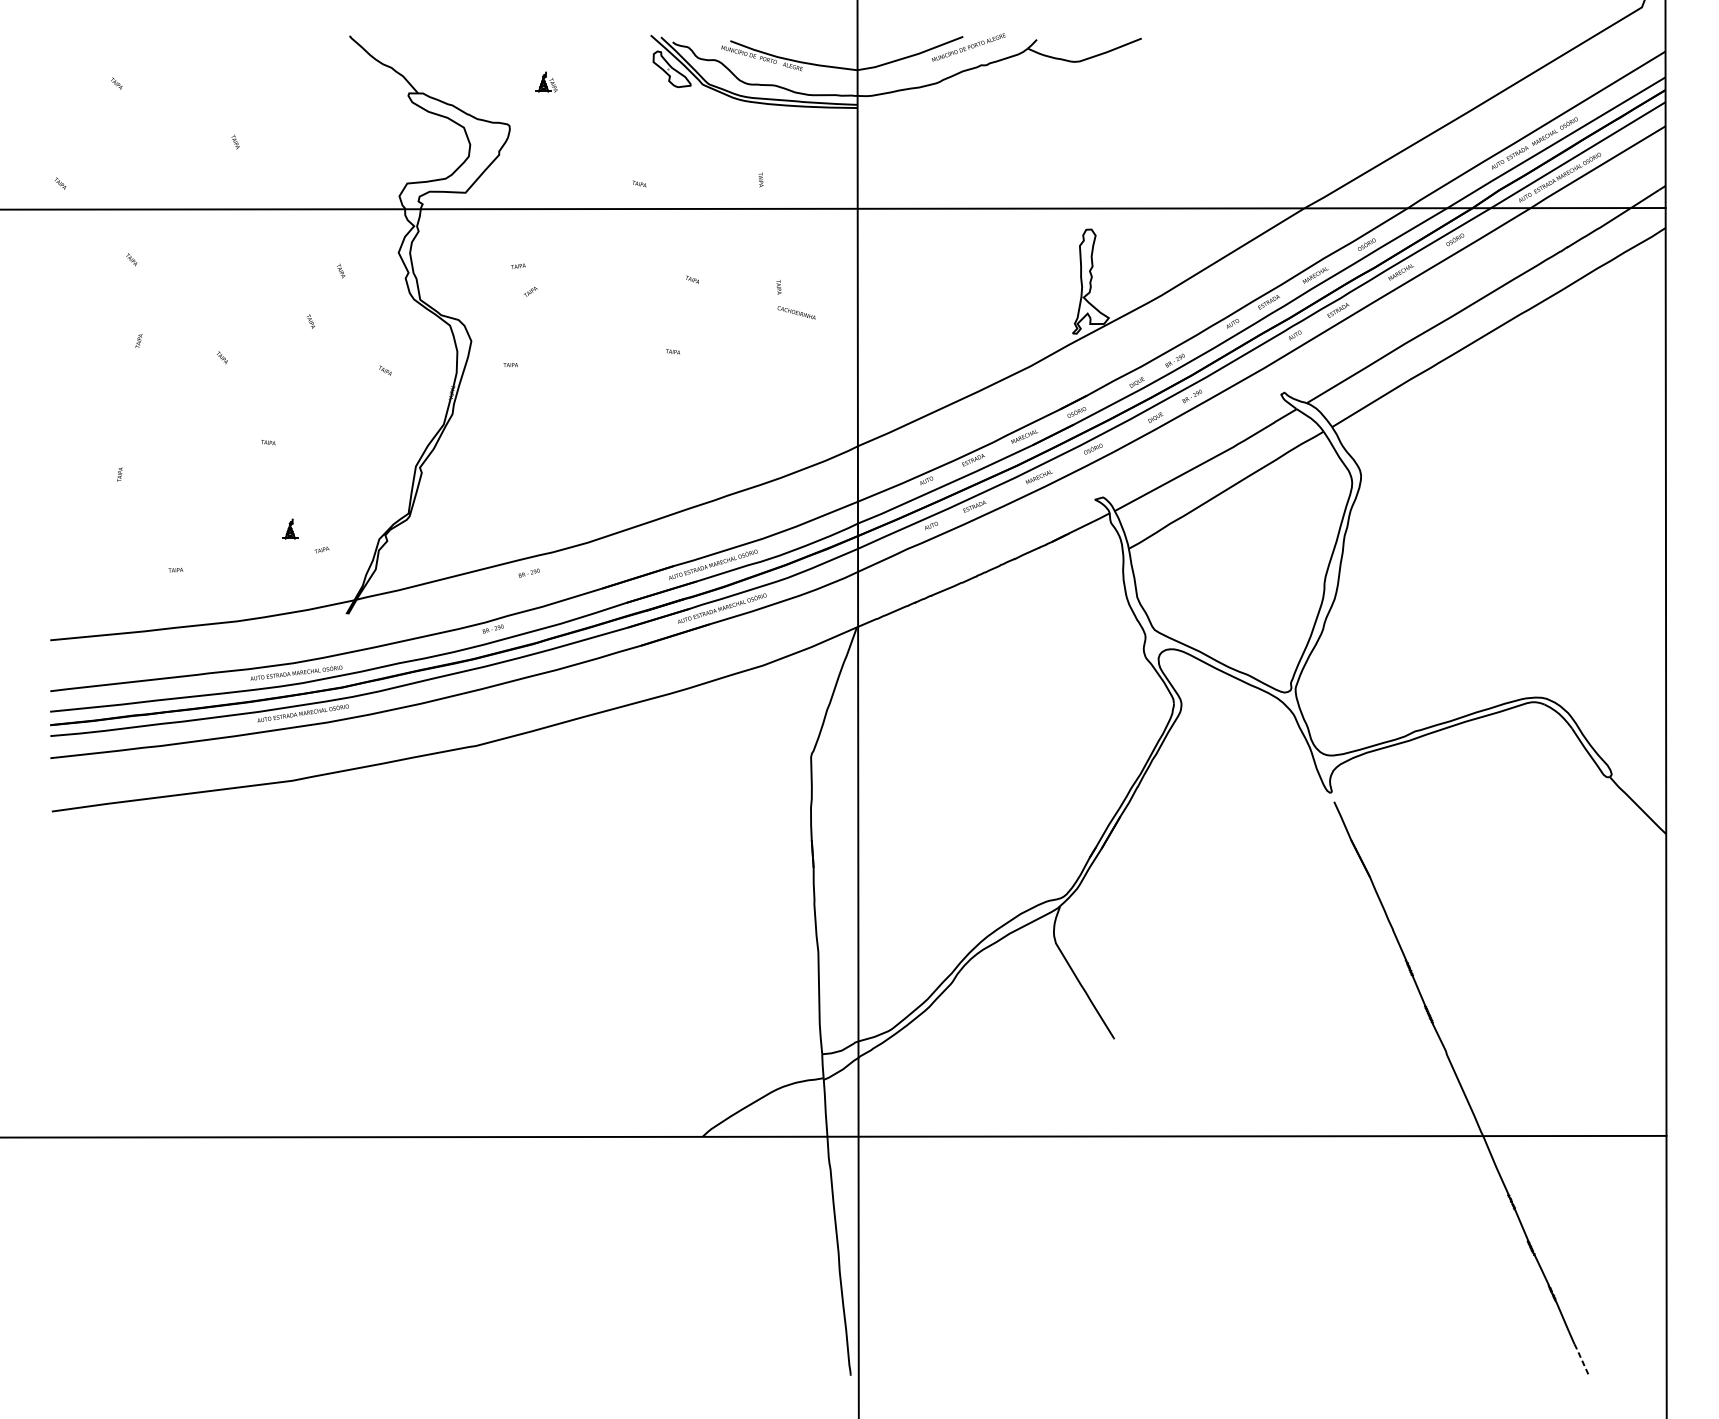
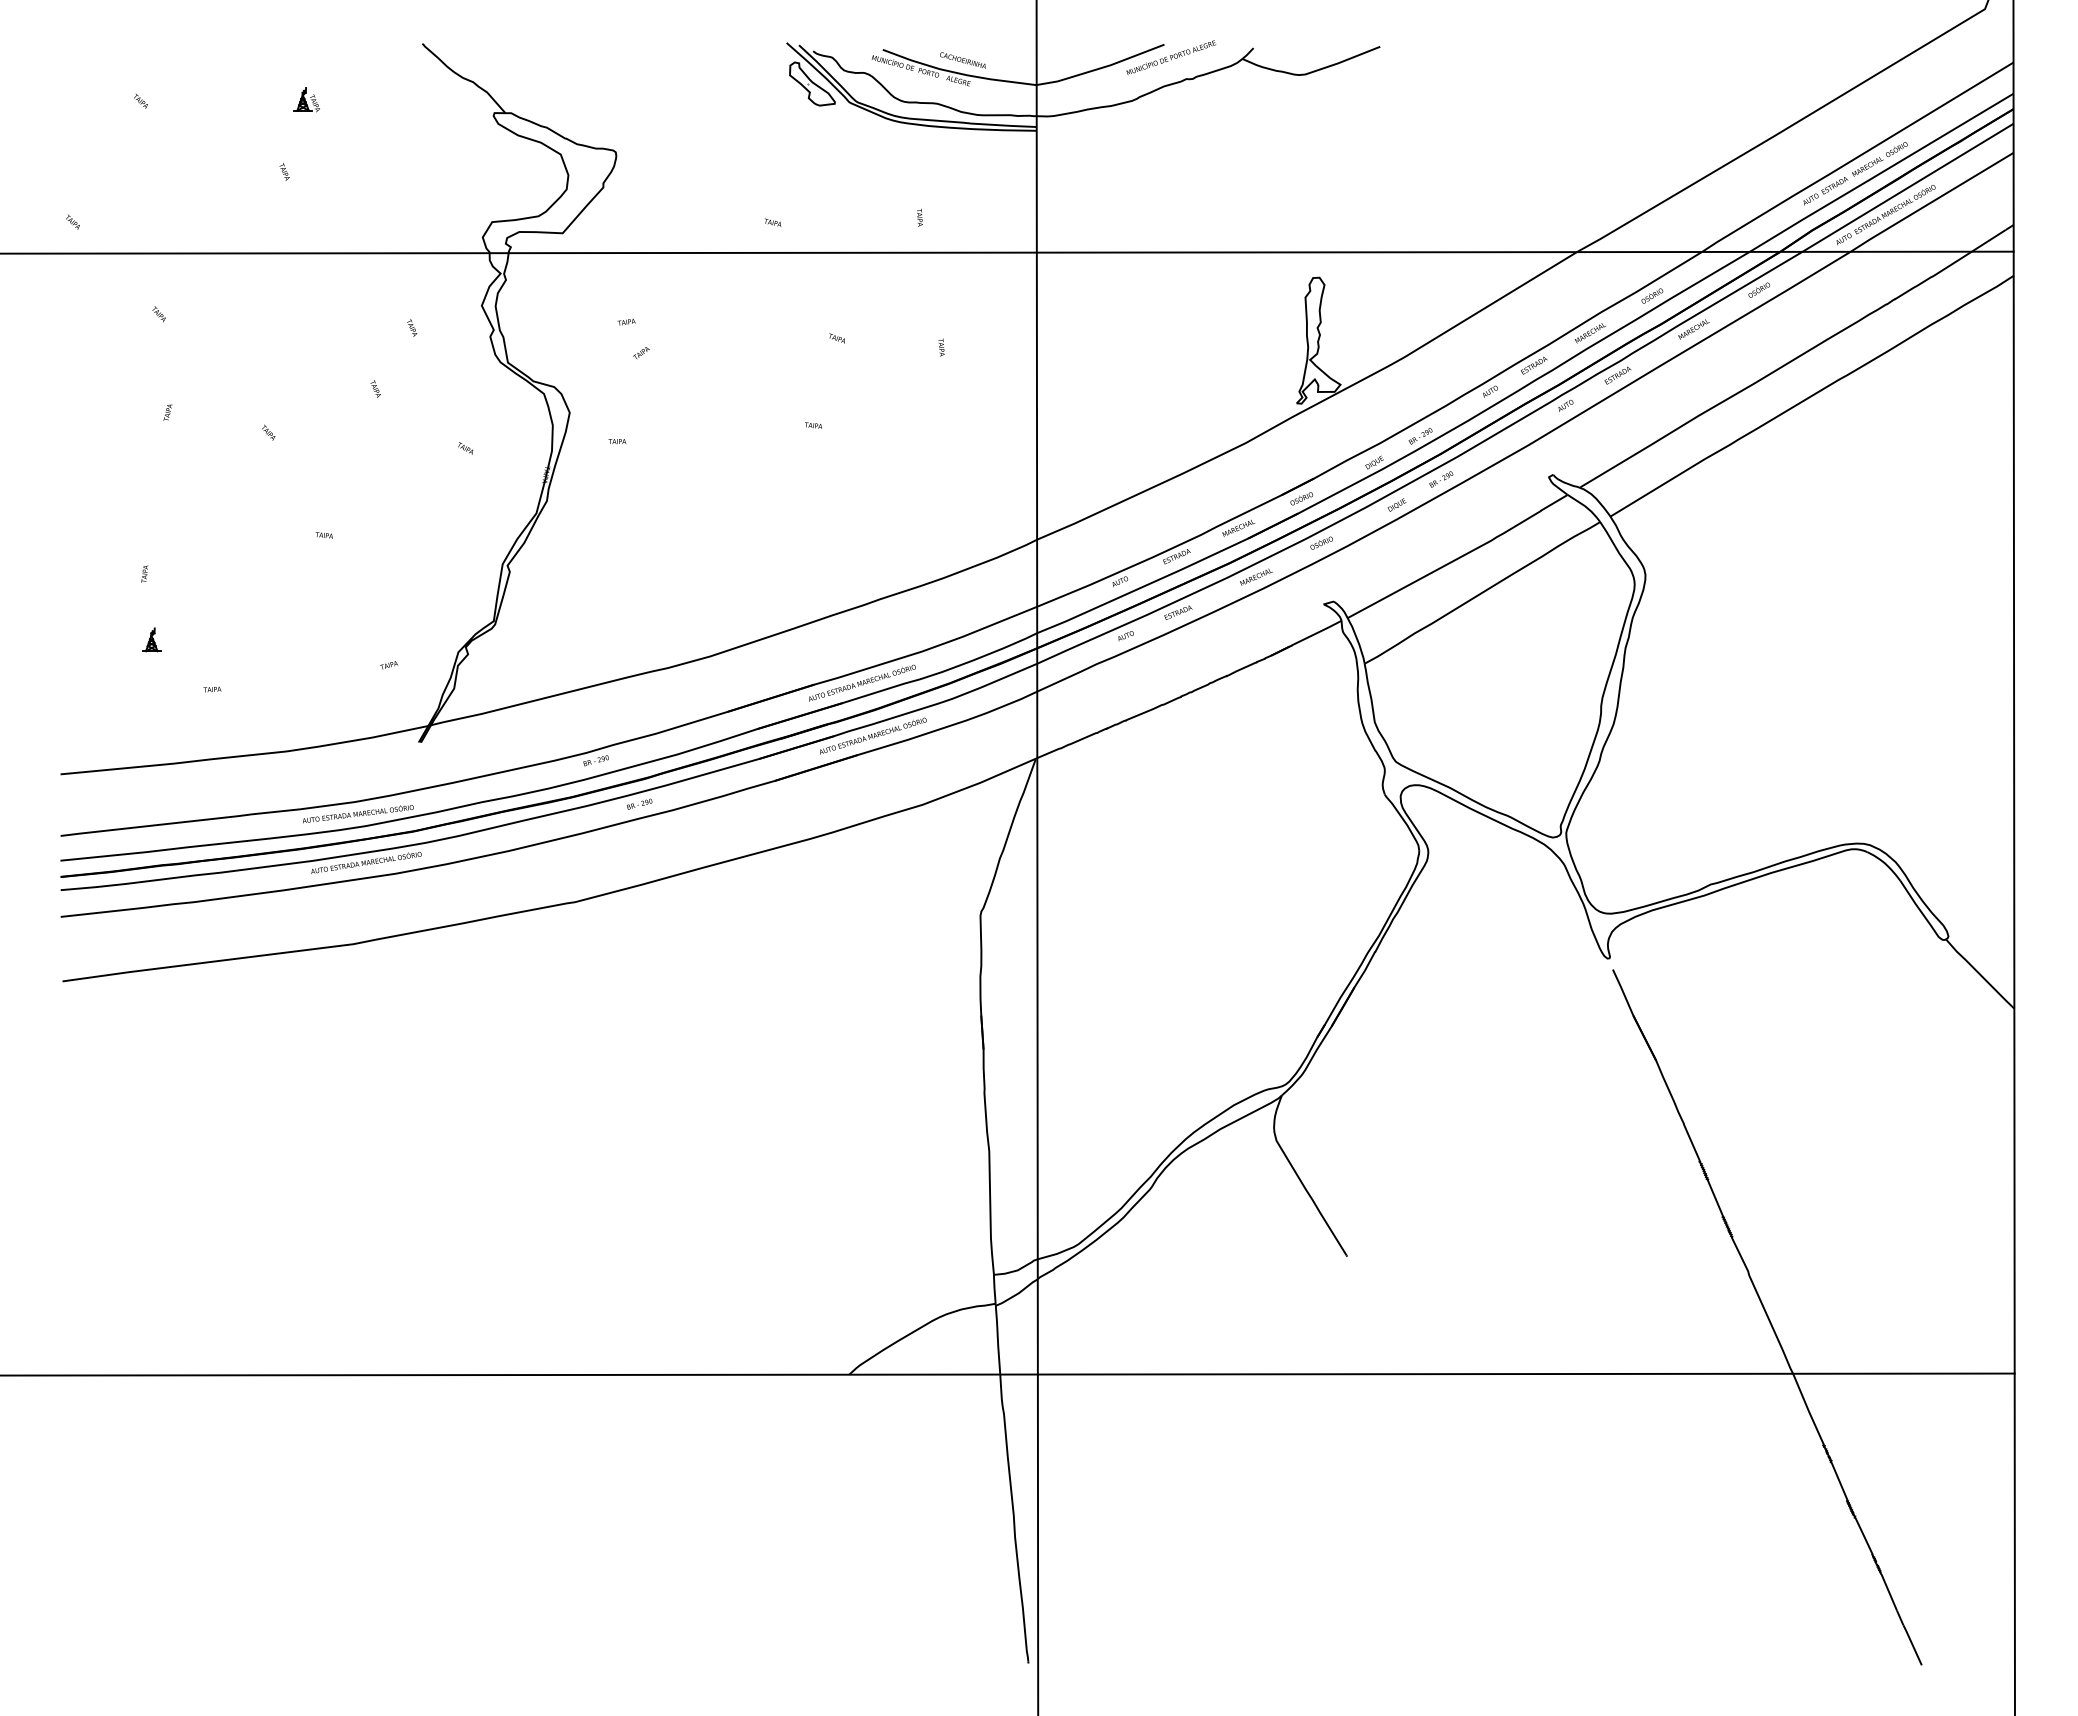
part: (546, 82) -> (306, 99), moved
text: (796, 312) -> (962, 60), moved
part: (290, 528) -> (151, 639), moved
text: (529, 572) -> (639, 803), moved
line: (1581, 1360) -> (1912, 1644), dashed -> solid

